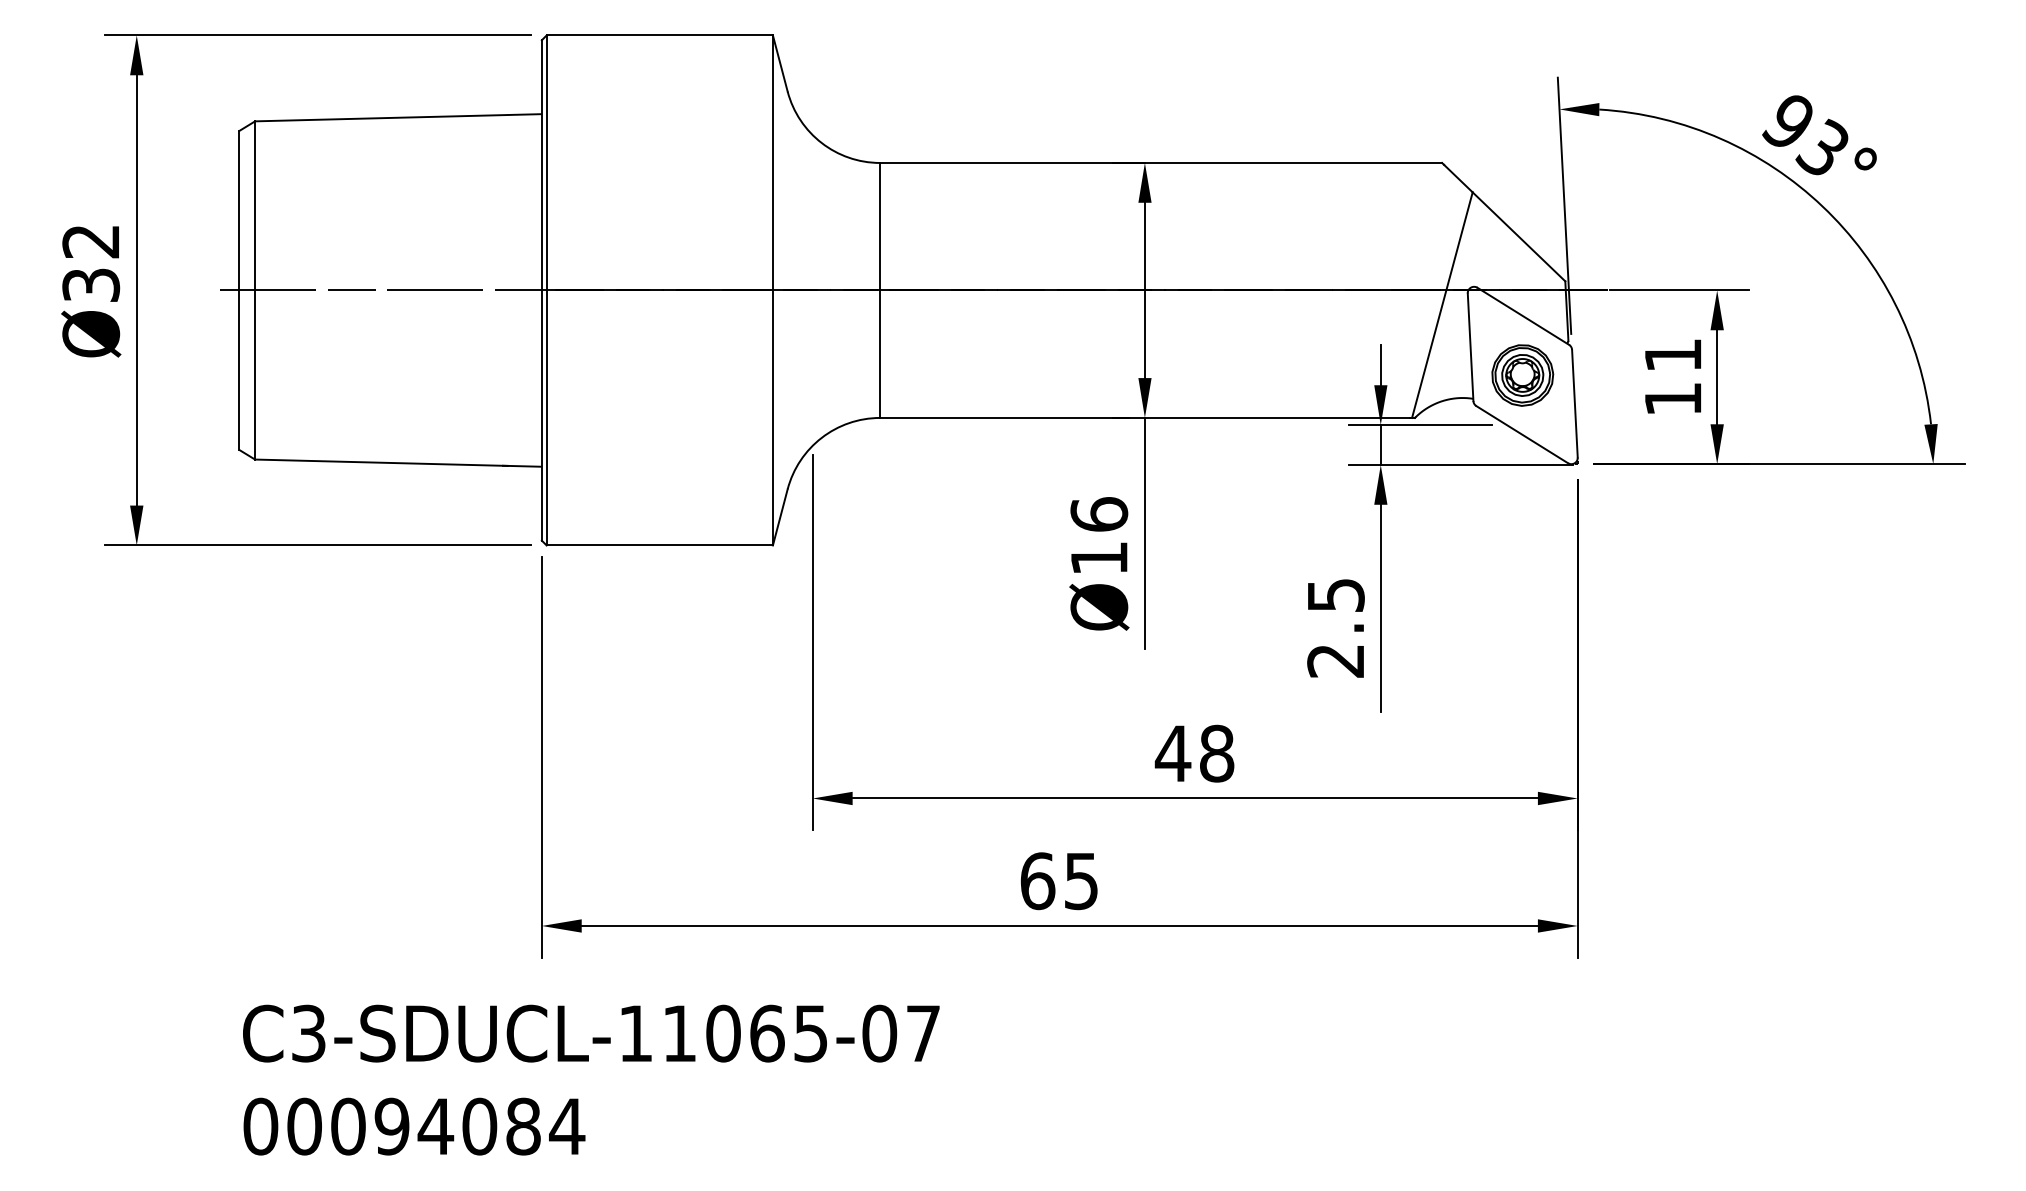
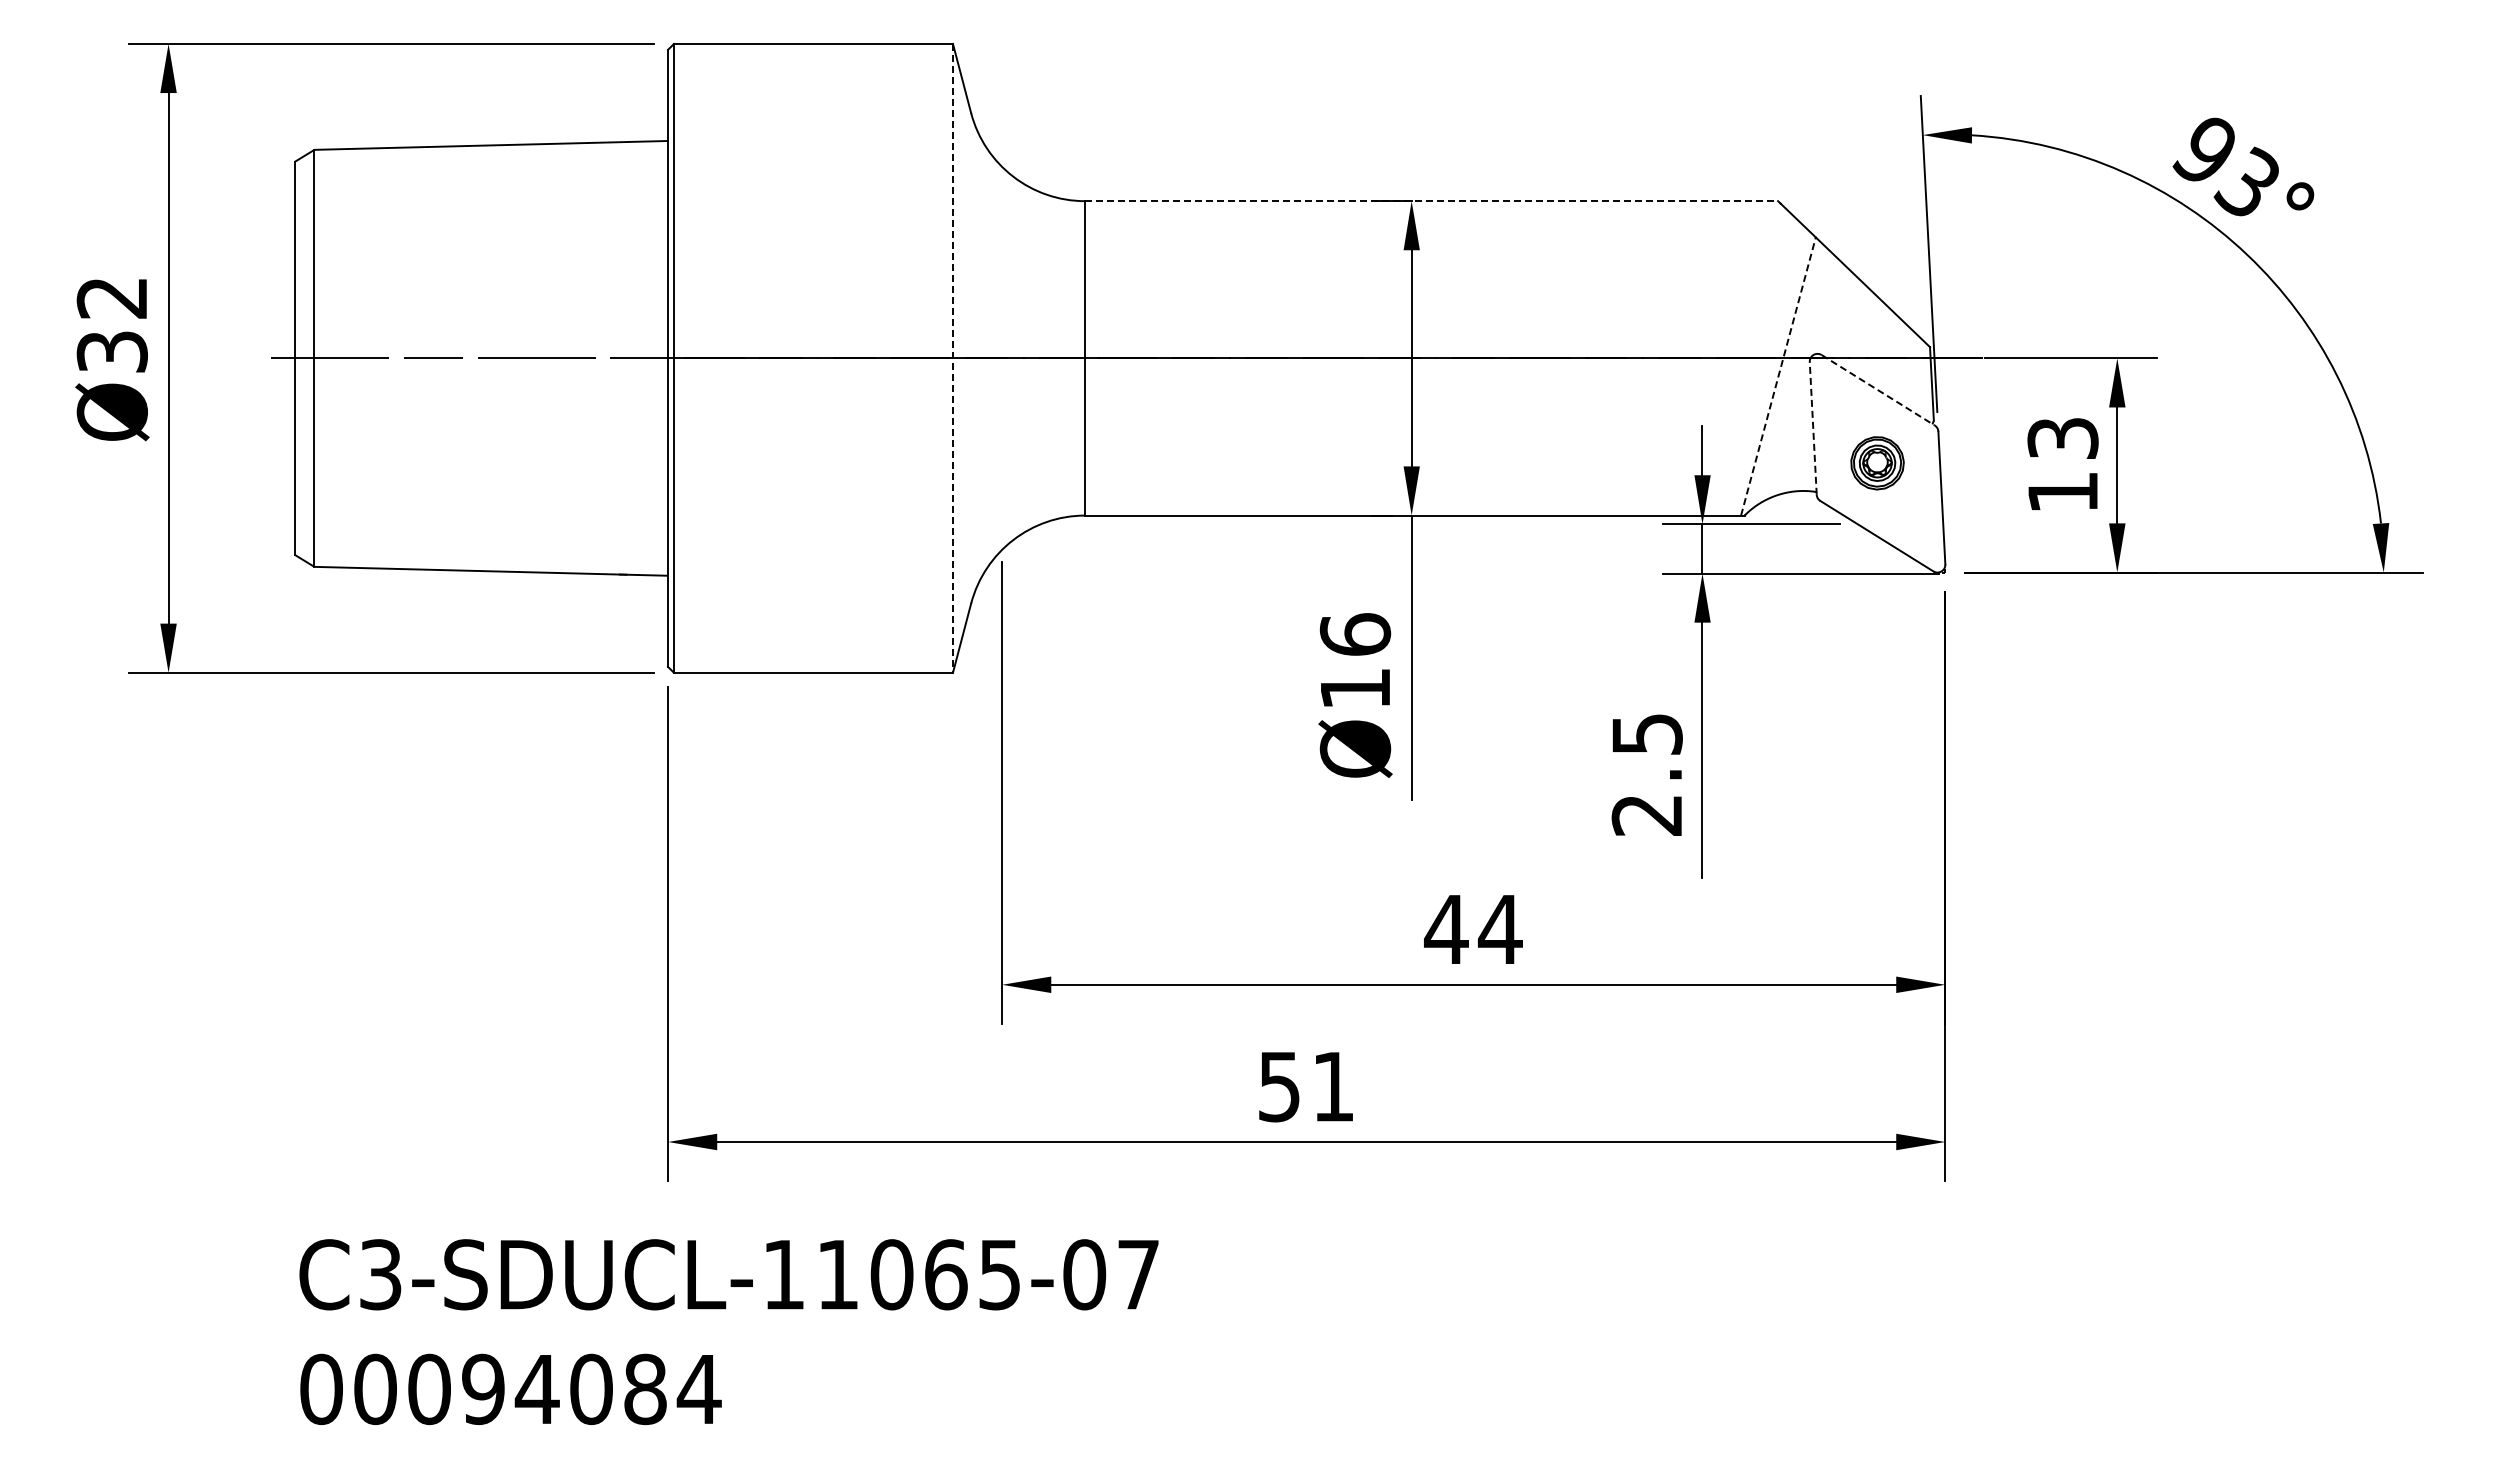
line: (1161, 163) -> (1432, 201), solid -> dashed
line: (772, 290) -> (952, 358), solid -> dashed
line: (1442, 305) -> (1778, 376), solid -> dashed
line: (1523, 316) -> (1878, 390), solid -> dashed
line: (1470, 346) -> (1813, 427), solid -> dashed
text: (1672, 355) -> (2062, 438), 11 -> 13
part: (1522, 375) -> (1877, 463), size x0.7
text: (1216, 753) -> (1499, 929), 48 -> 44
text: (1058, 880) -> (1305, 1086), 65 -> 51

